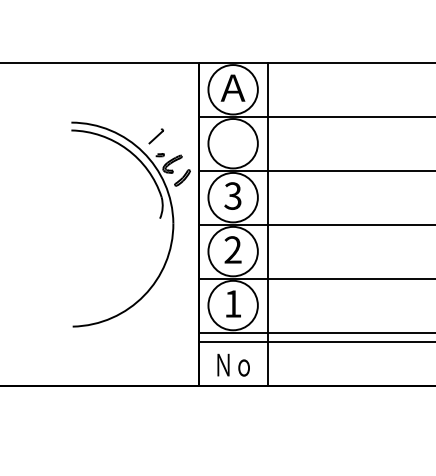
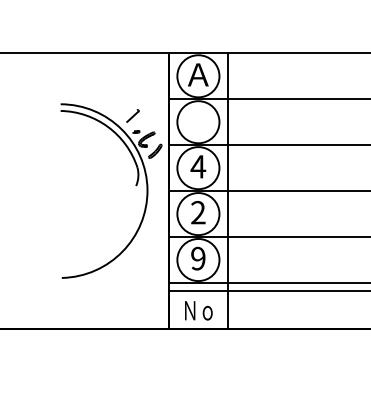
text: (232, 195) -> (197, 166), 3 -> 4
text: (232, 303) -> (197, 258), 1 -> 9

